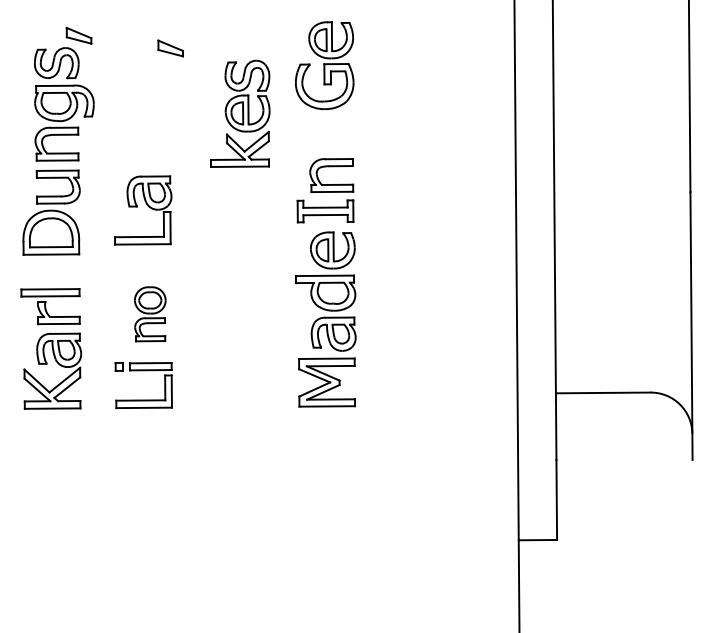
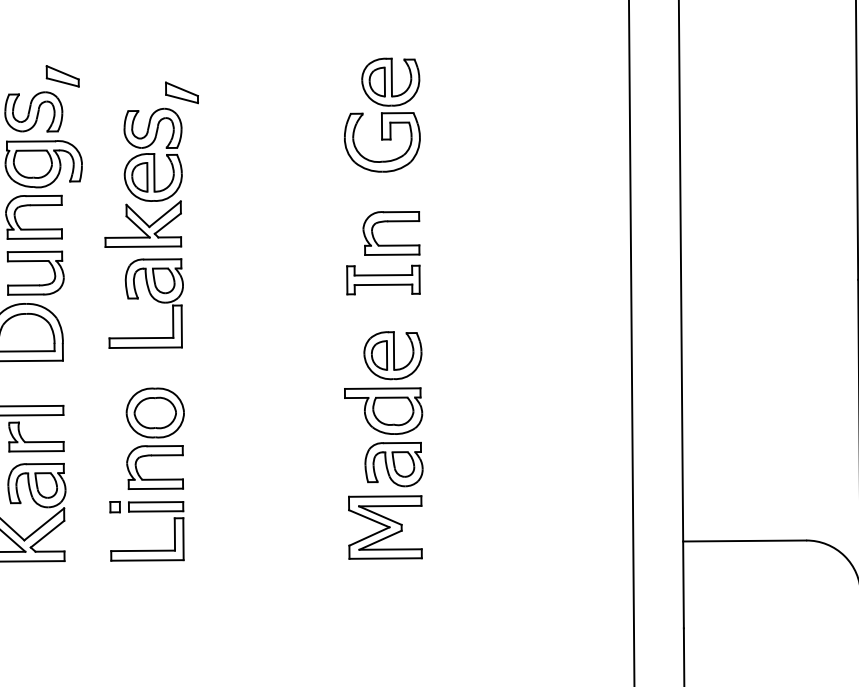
part: (240, 113) -> (144, 177), moved
part: (325, 190) -> (383, 252), moved
part: (150, 313) -> (155, 437), size x1.43

